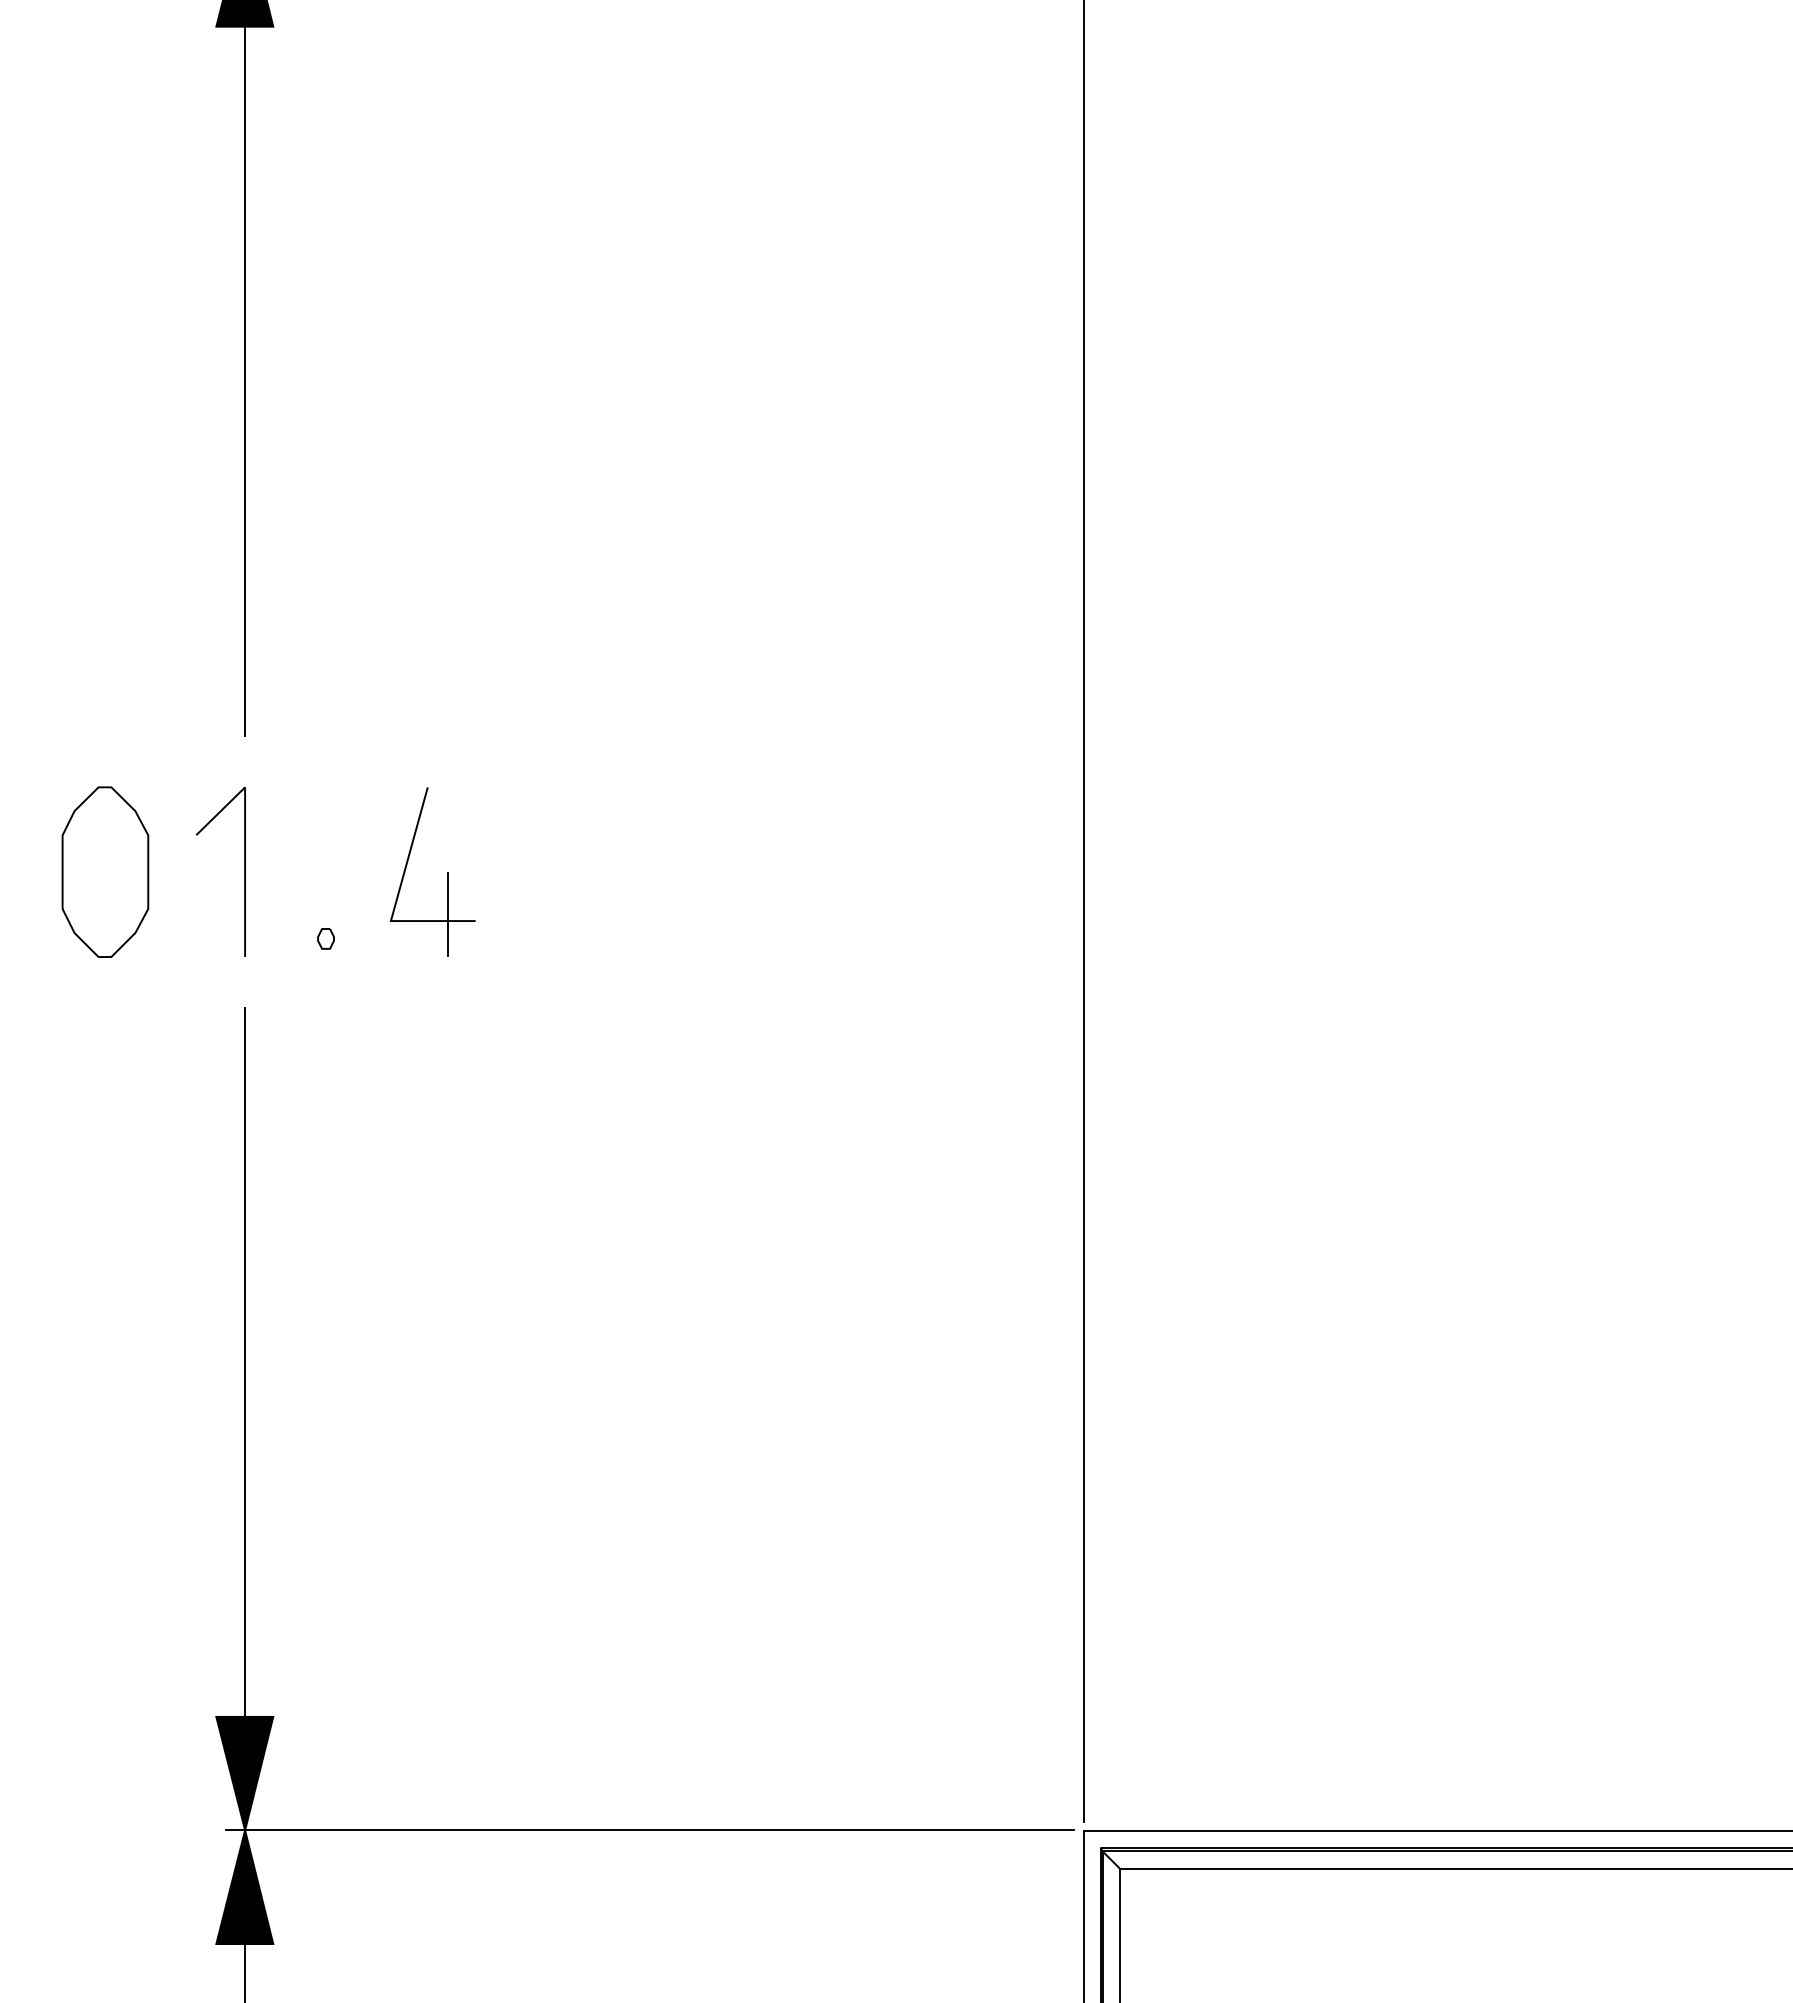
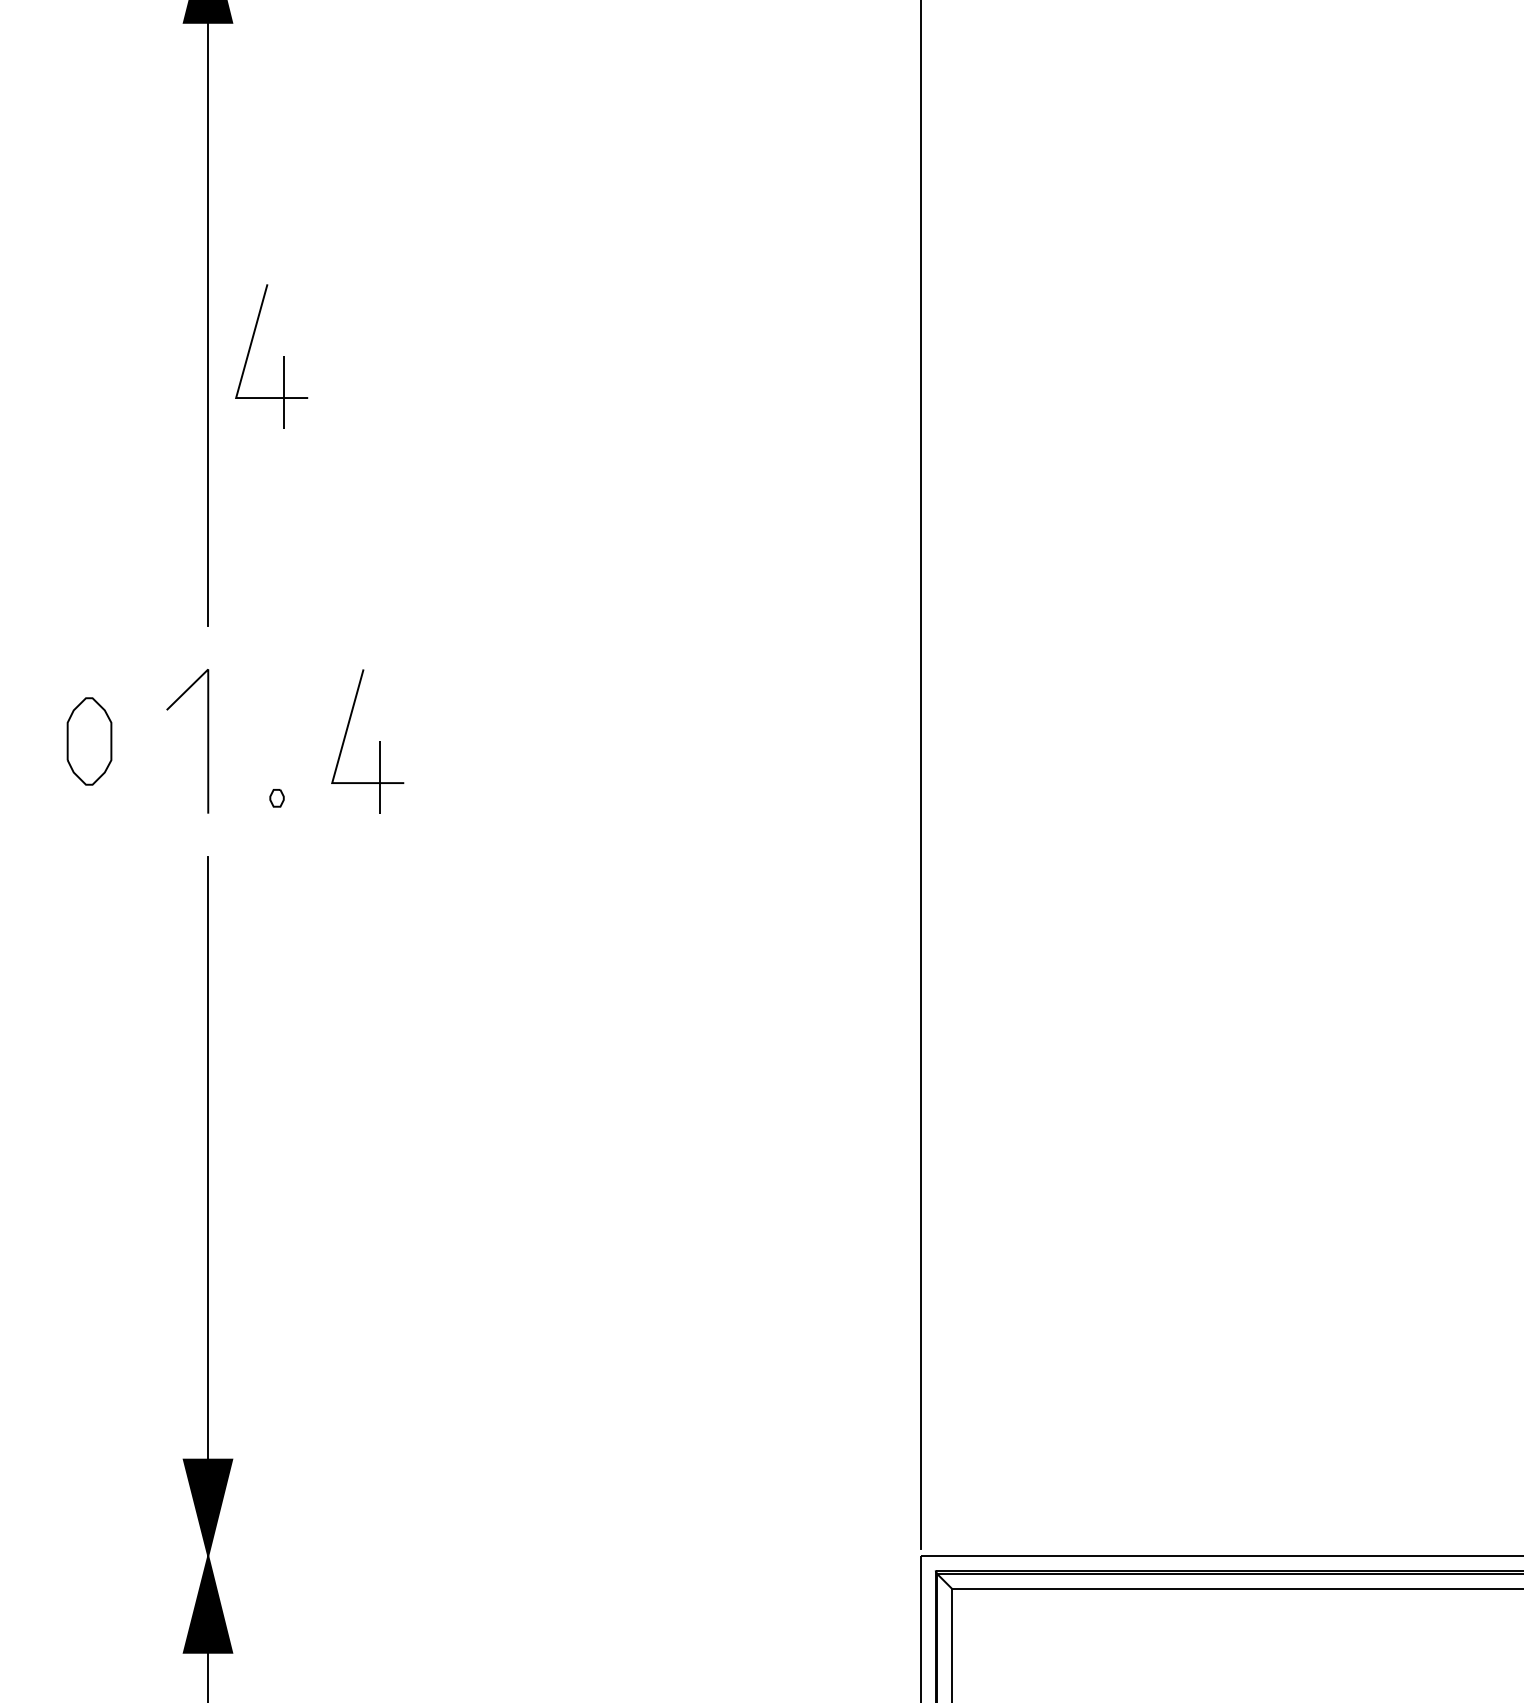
part: (334, 419) -> (284, 356), added
part: (105, 871) -> (89, 740), size x0.6
line: (649, 1830) -> (552, 1556), removed

